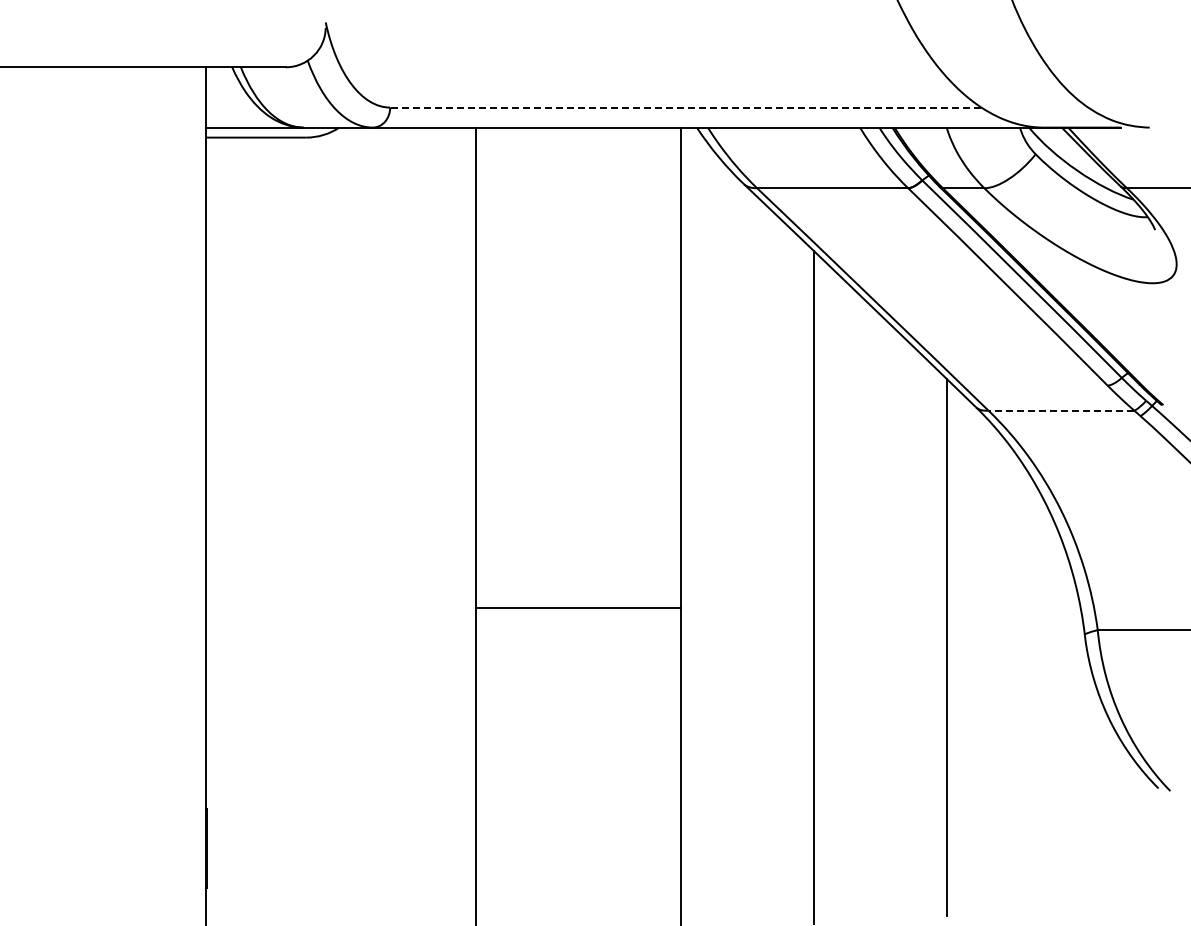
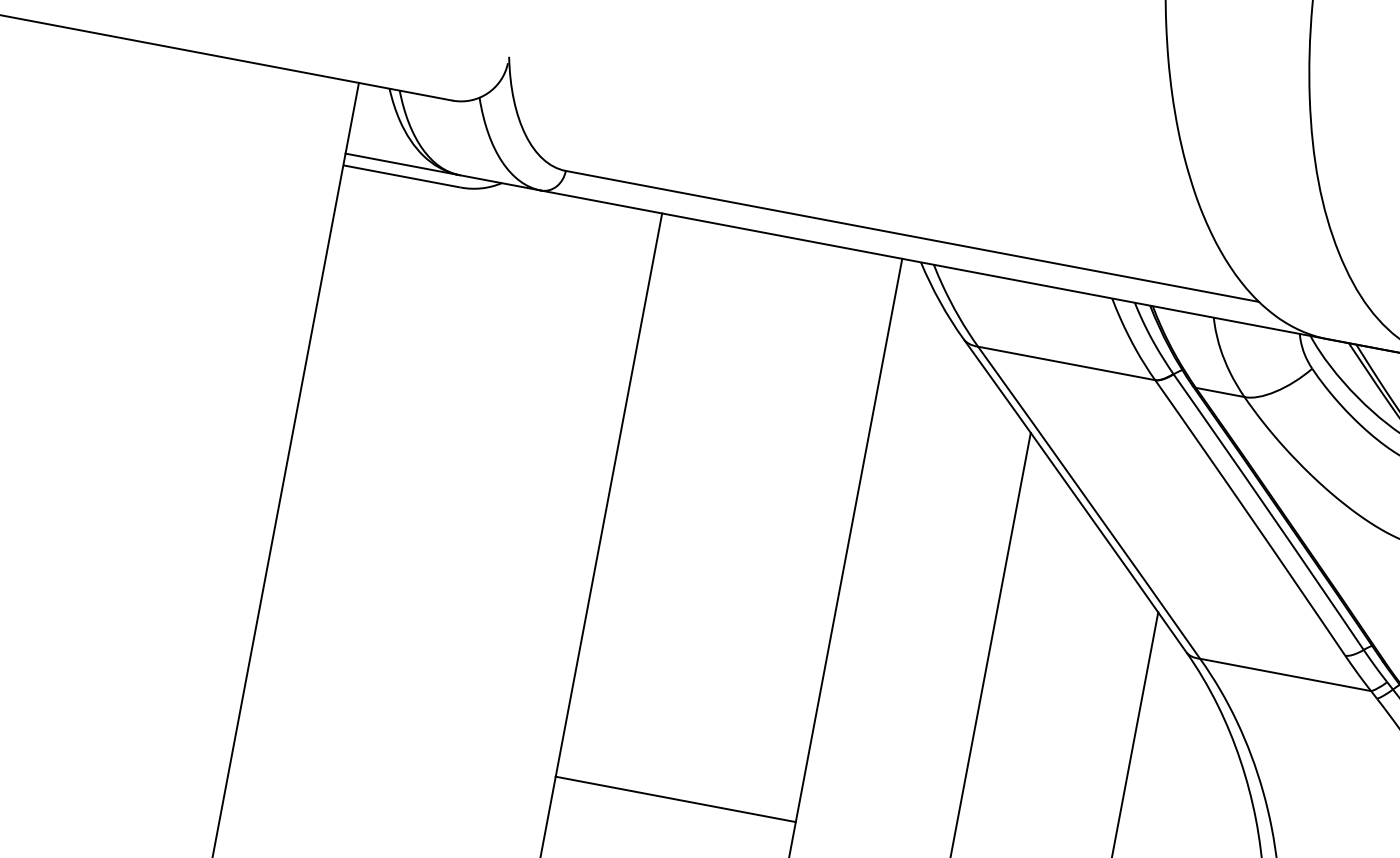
line: (685, 107) -> (912, 236), dashed -> solid
line: (1061, 410) -> (1285, 674), dashed -> solid

